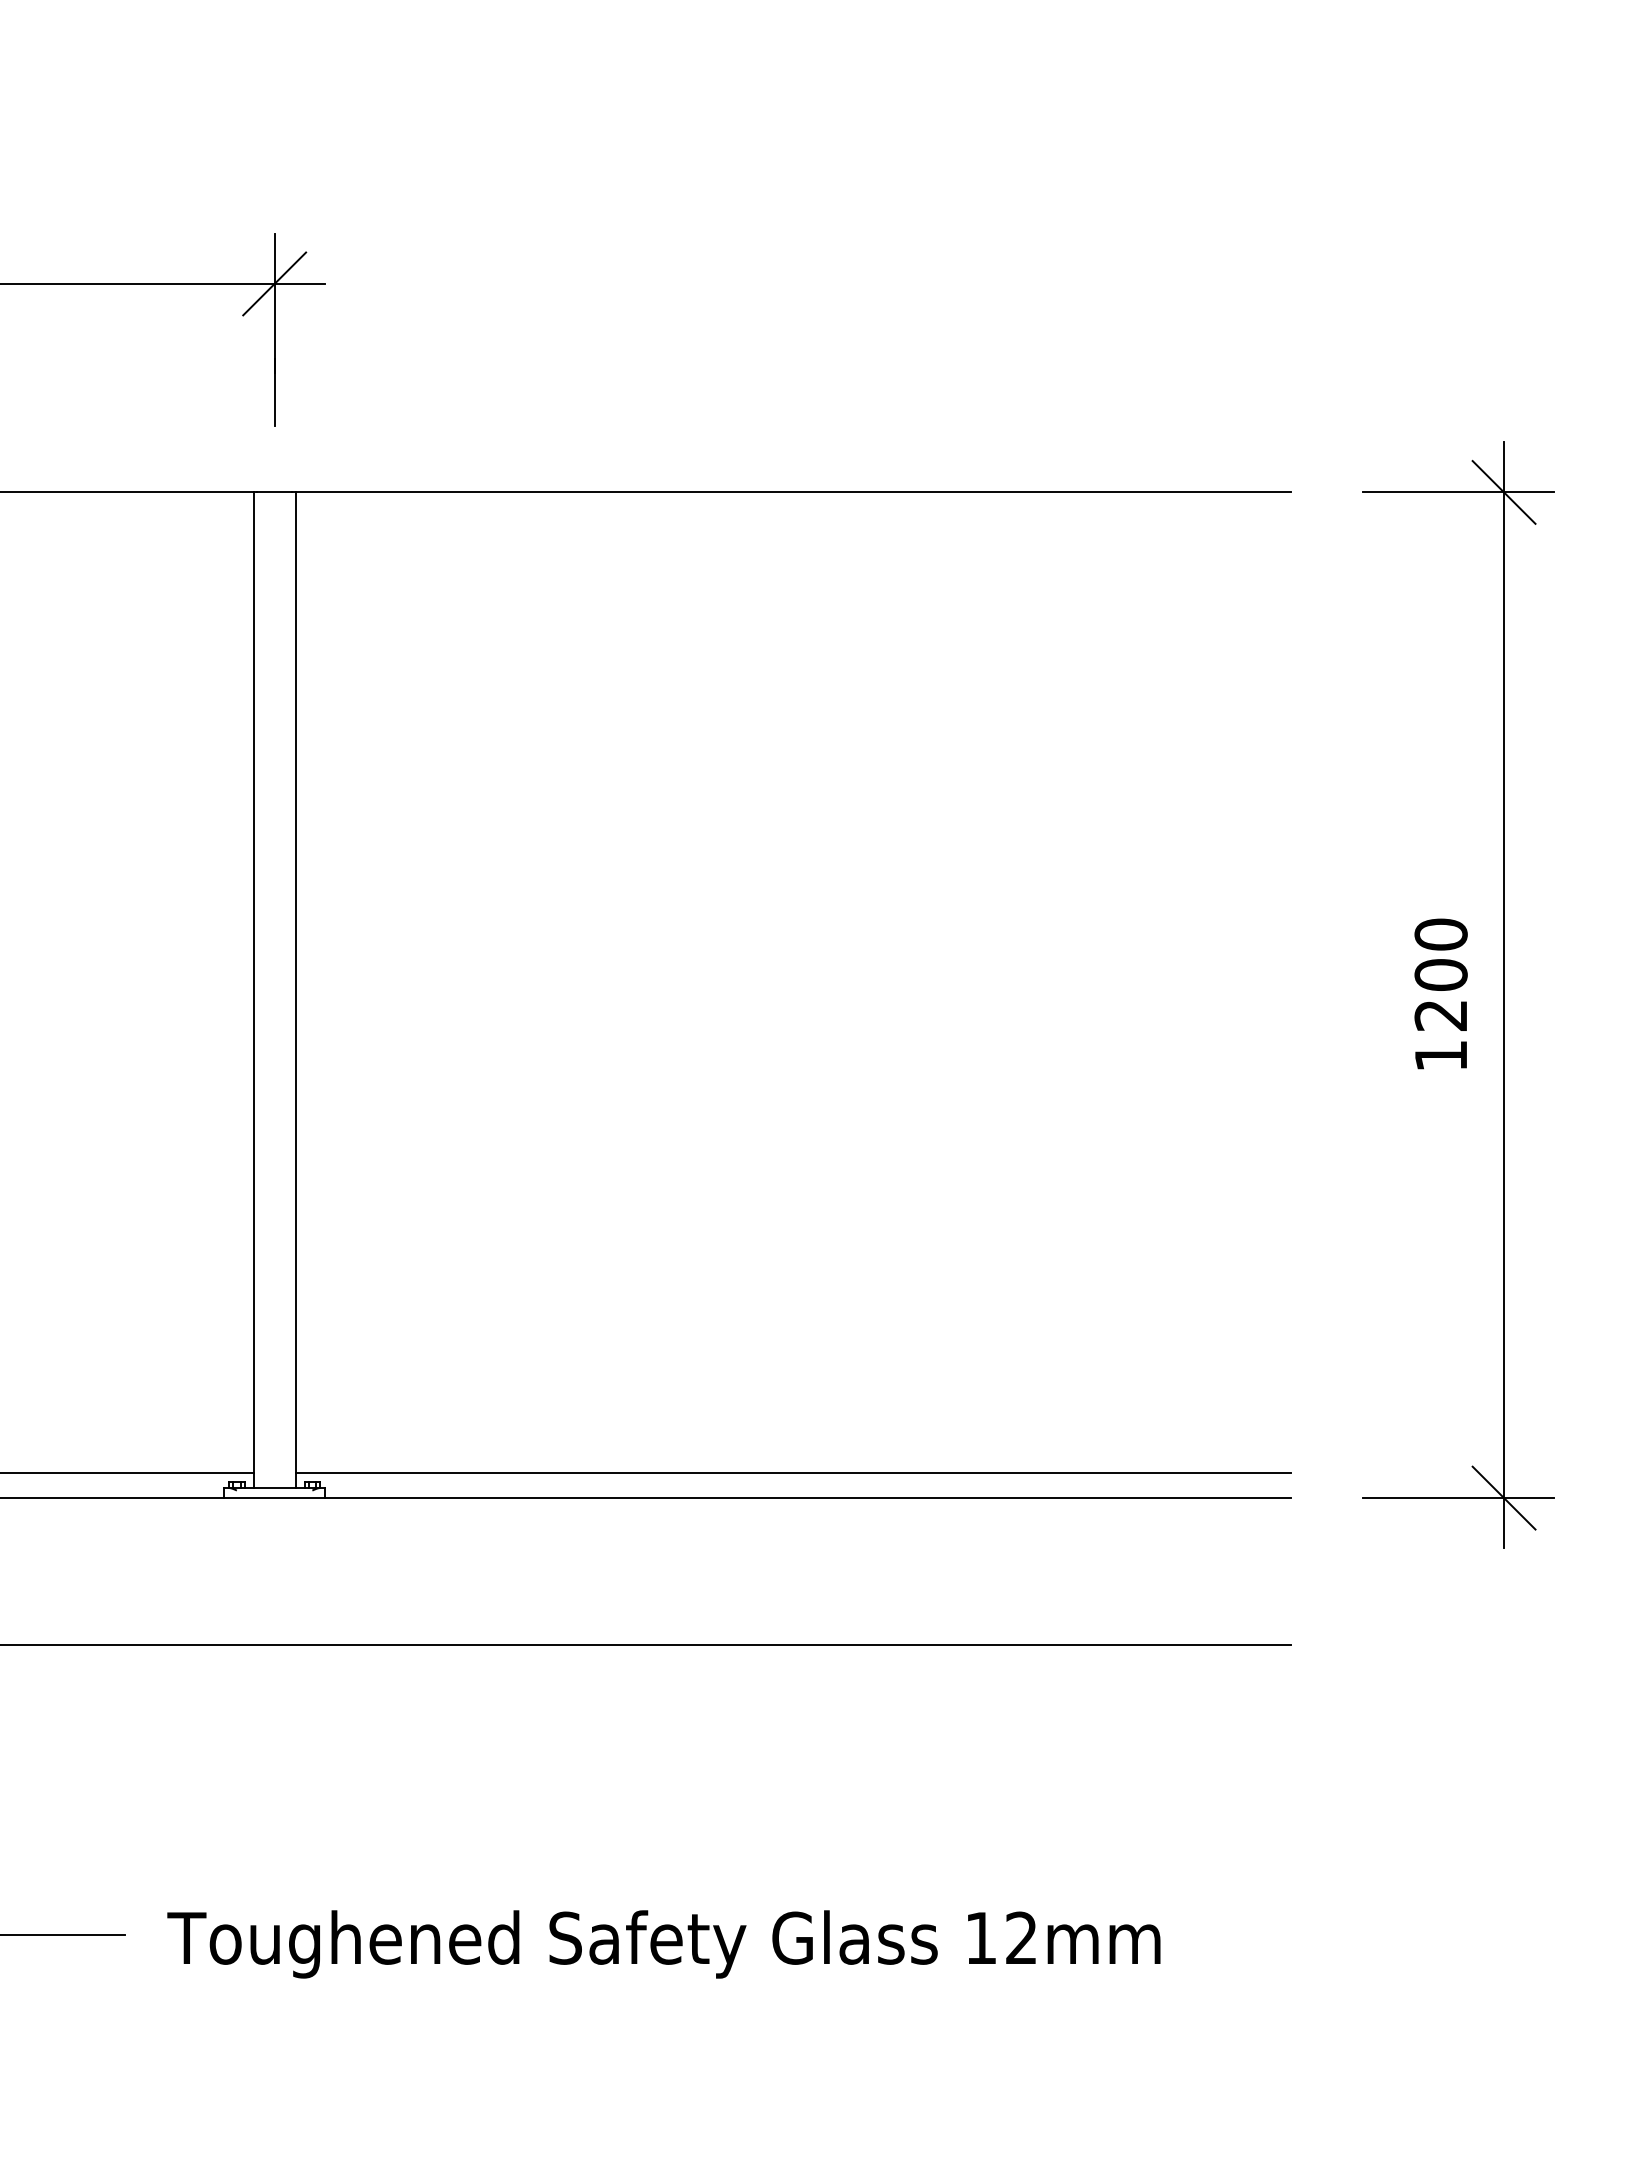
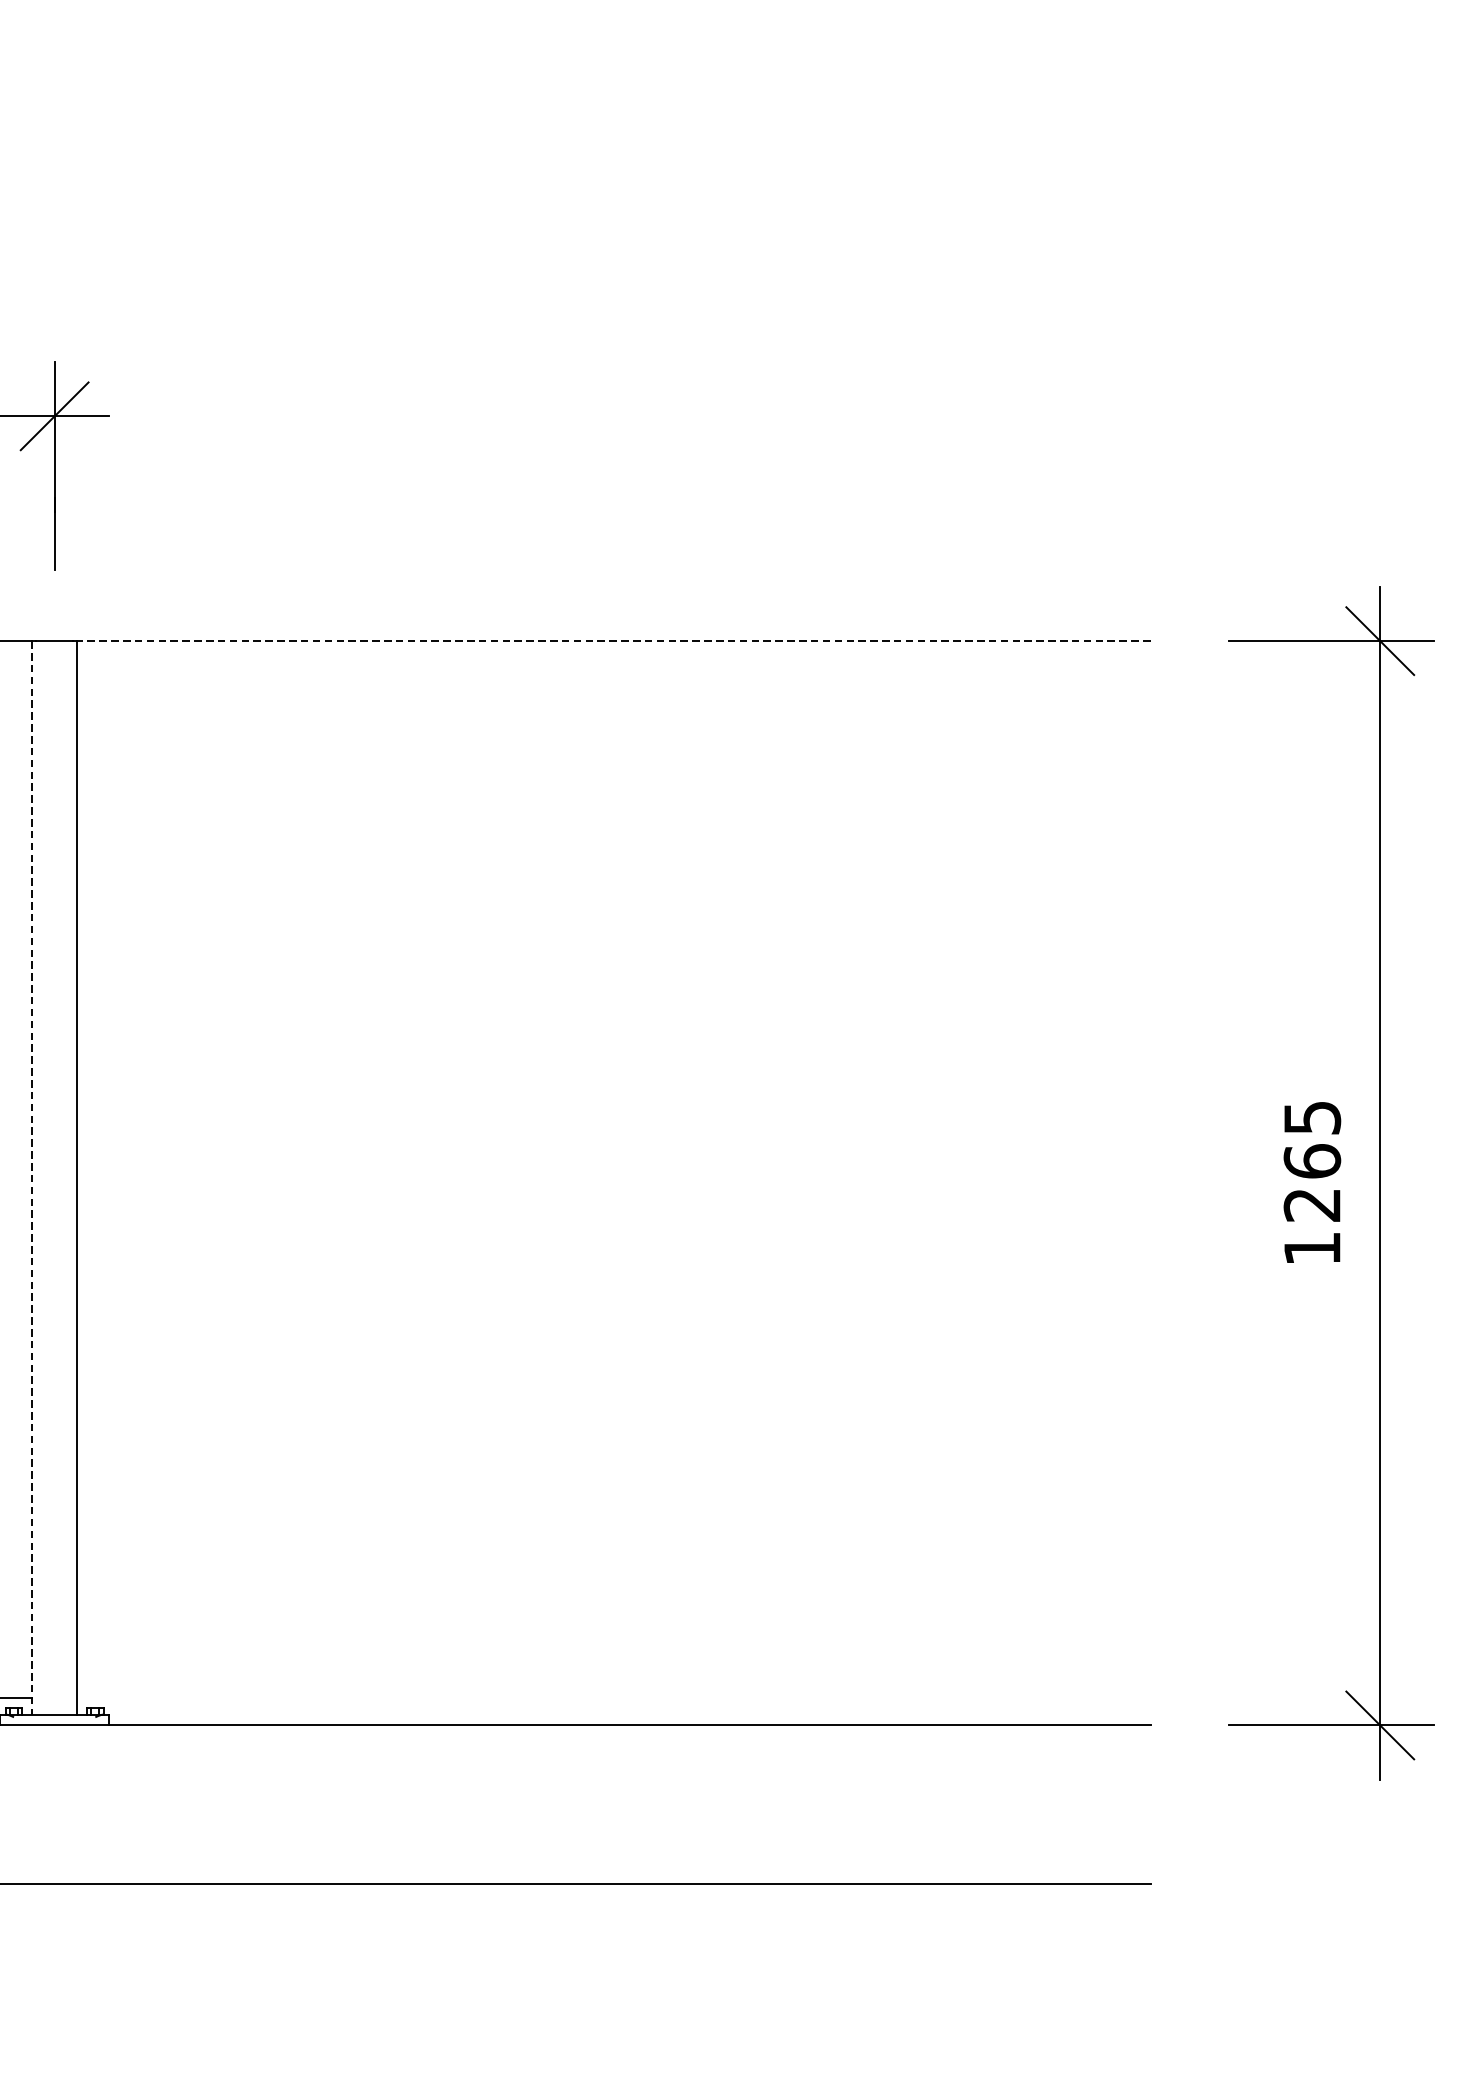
line: (793, 492) -> (614, 641), solid -> dashed
text: (1440, 954) -> (1311, 1139), 1200 -> 1265
line: (253, 990) -> (31, 1178), solid -> dashed
line: (793, 1472) -> (614, 1697), removed

